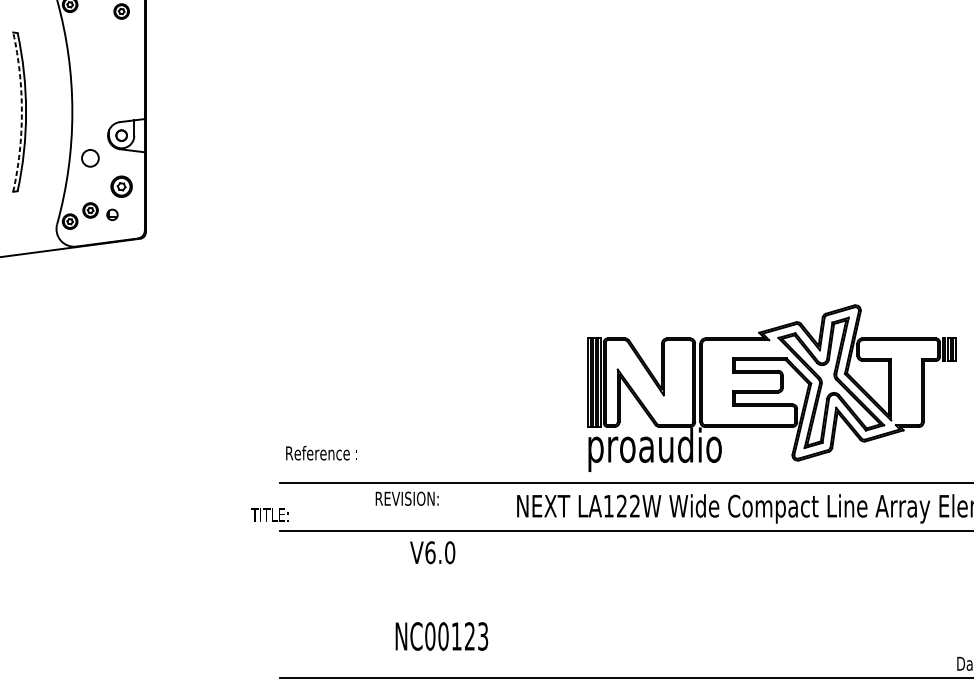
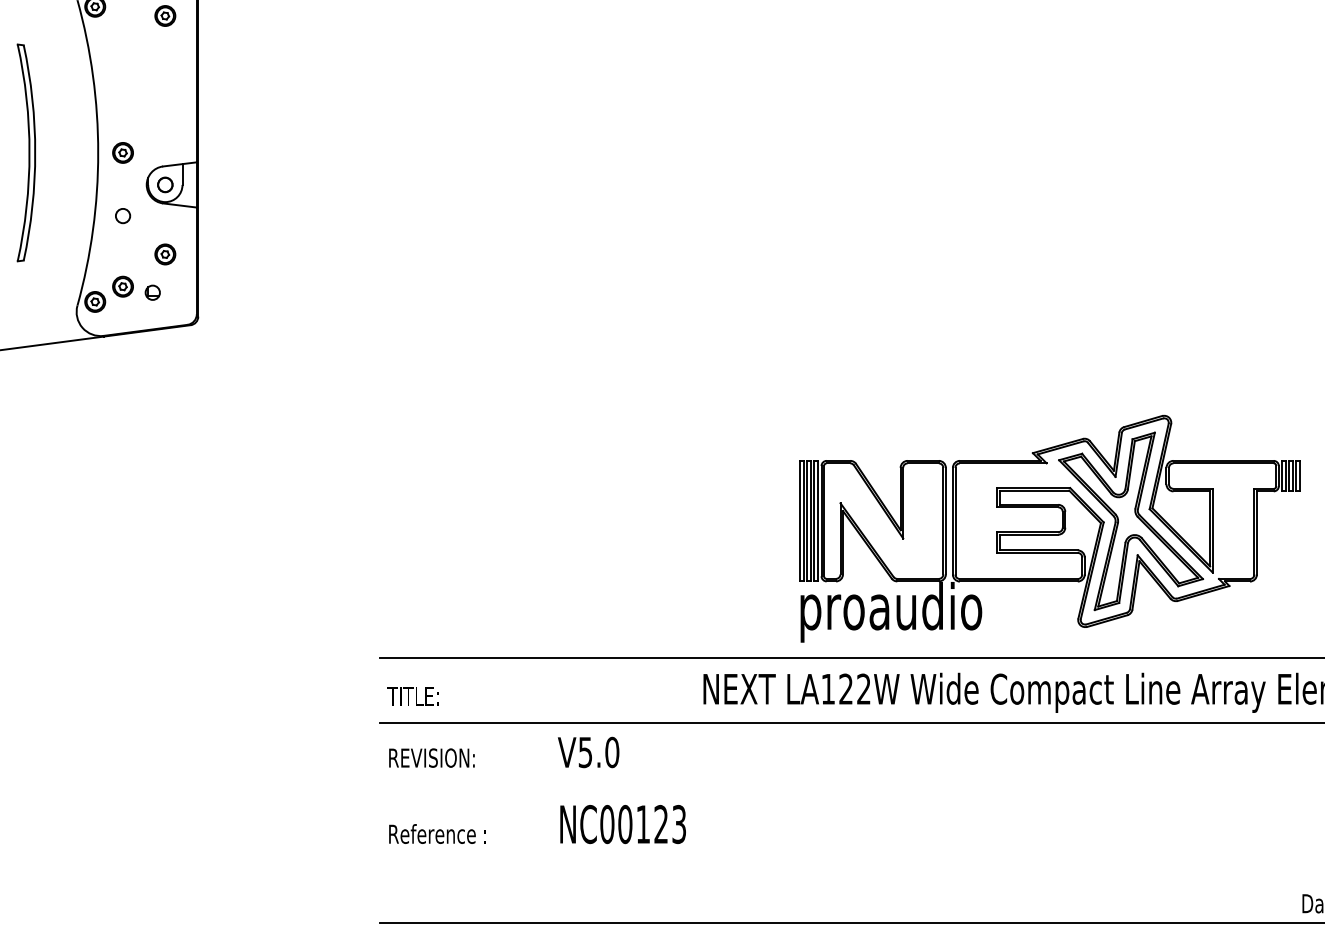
arc: (21, 111) -> (29, 152), dashed -> solid
part: (90, 111) -> (122, 152), added
circle: (90, 158) -> (123, 216), size x0.62
part: (121, 186) -> (165, 254), size x0.71
text: (321, 452) -> (437, 833), moved
text: (406, 498) -> (431, 757), moved
text: (269, 515) -> (412, 696), moved
text: (430, 552) -> (585, 752), V6.0 -> V5.0
text: (441, 636) -> (622, 824), moved

